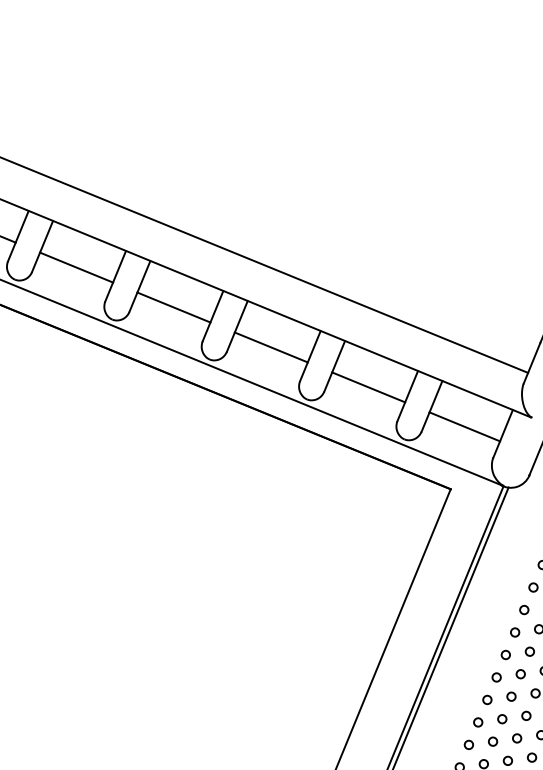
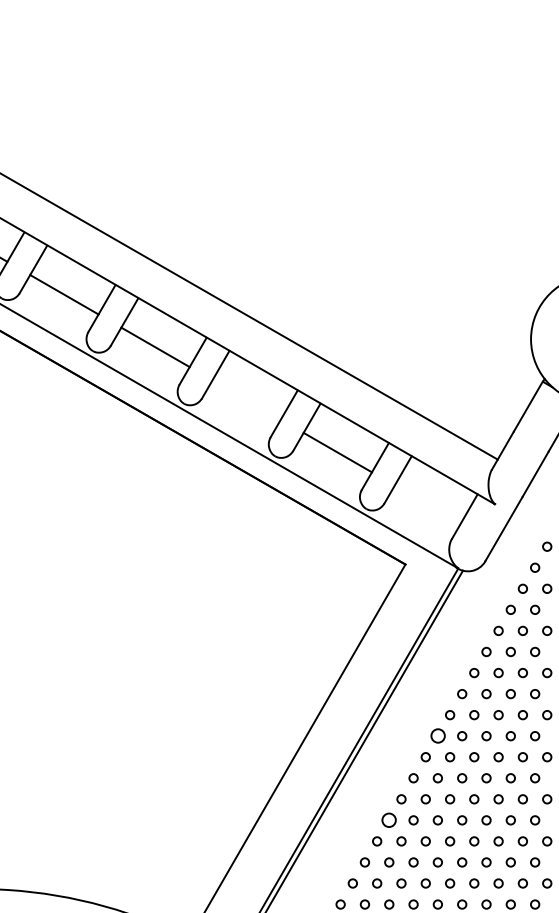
line: (271, 347) -> (246, 399), removed
line: (464, 426) -> (427, 504), removed
circle: (505, 655) -> (437, 736), size x1.6
circle: (469, 745) -> (389, 820), size x1.6

